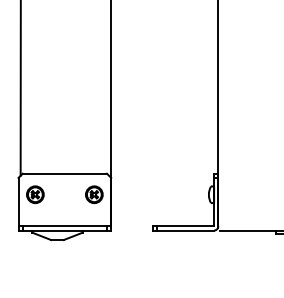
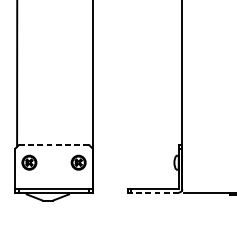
line: (64, 173) -> (53, 144), solid -> dashed
line: (183, 230) -> (153, 192), solid -> dashed

